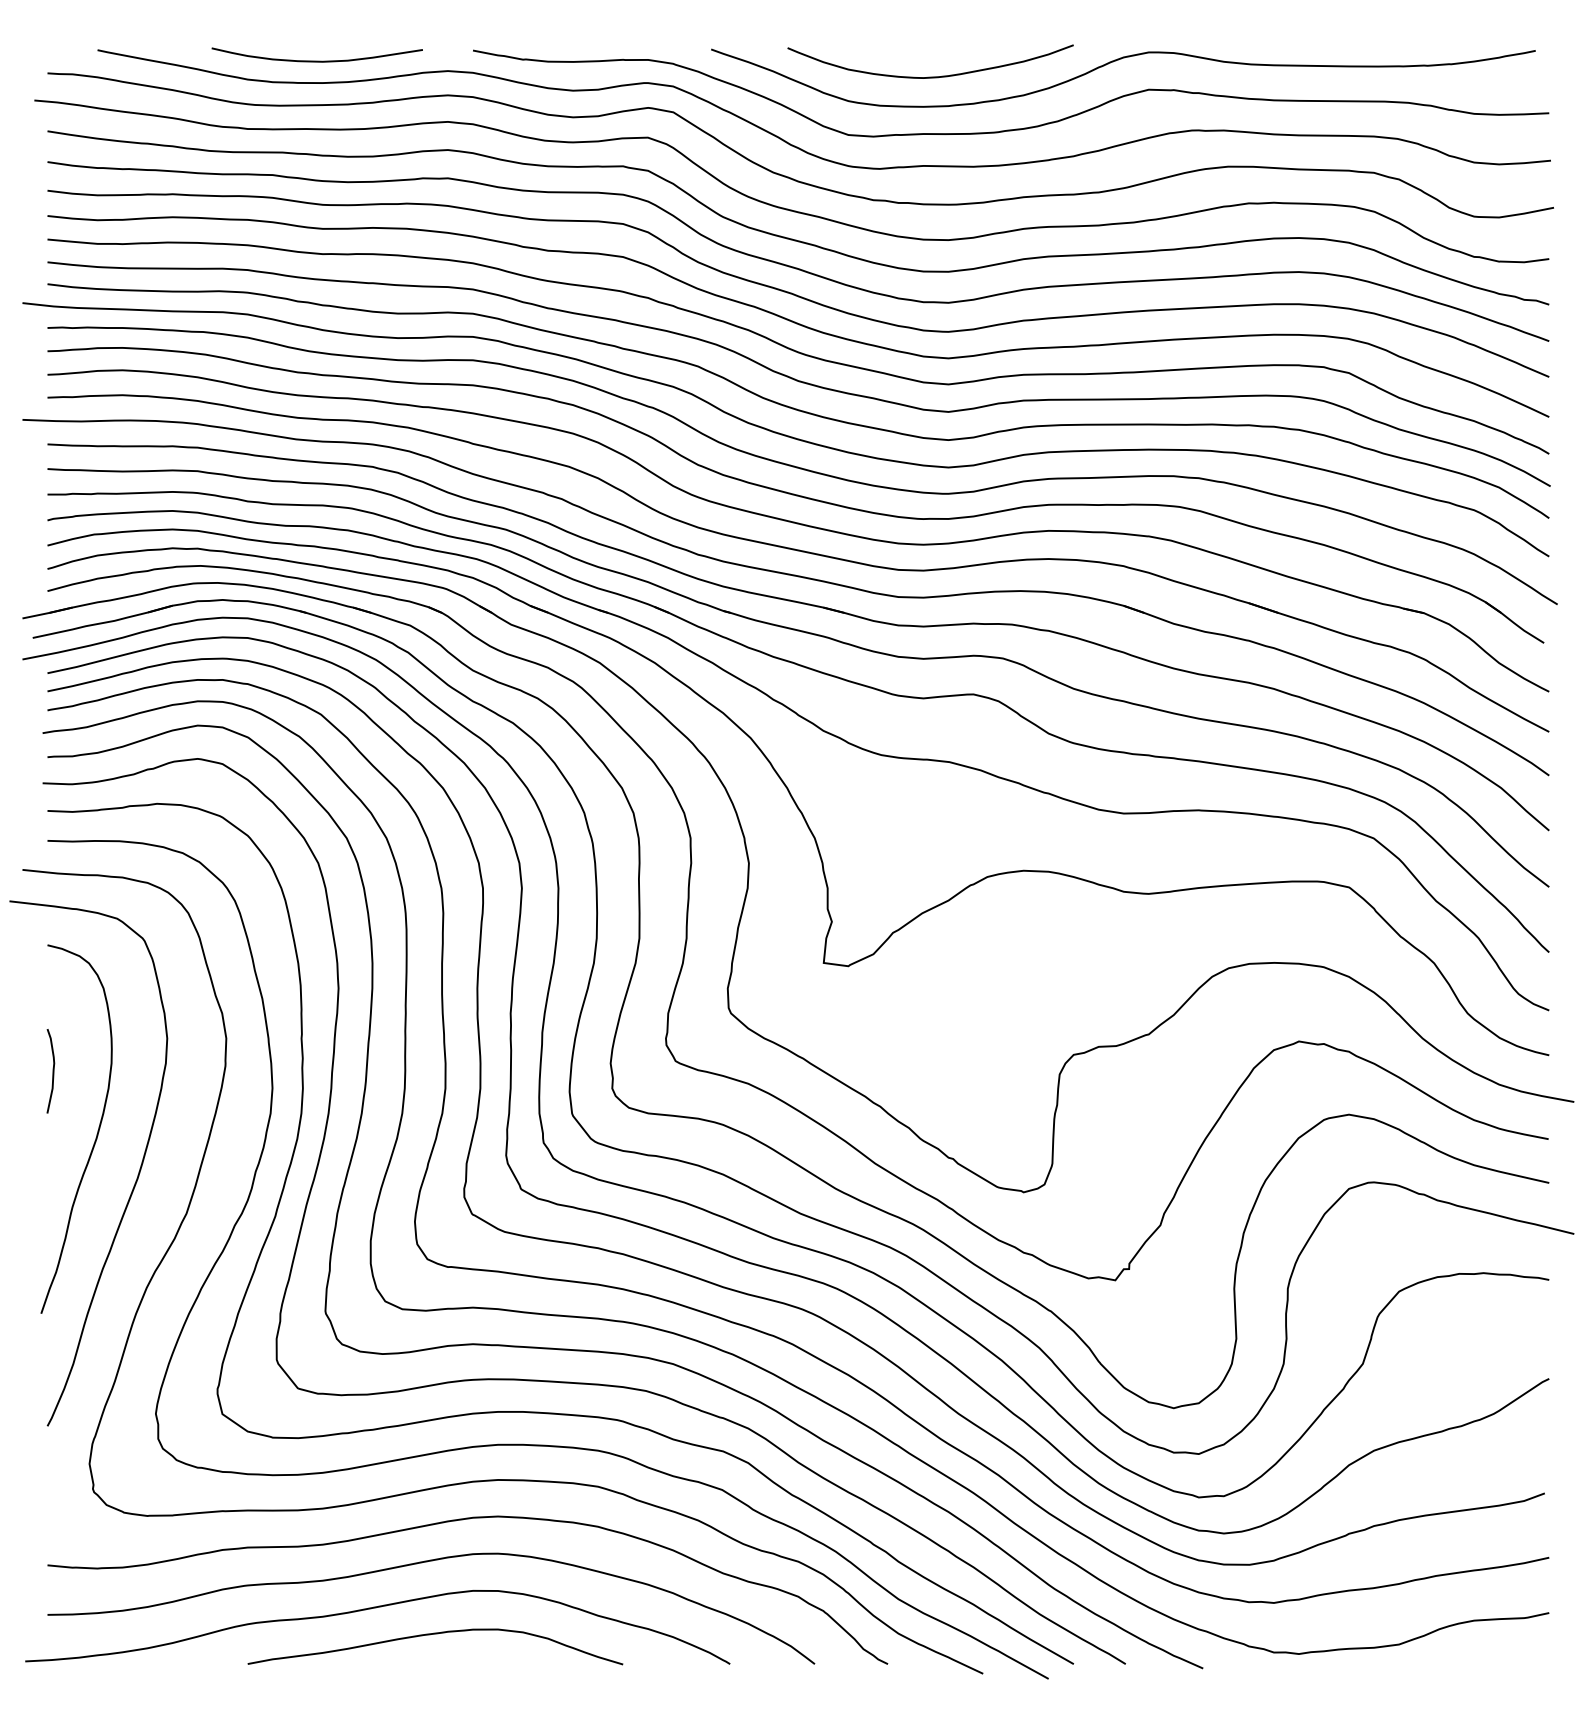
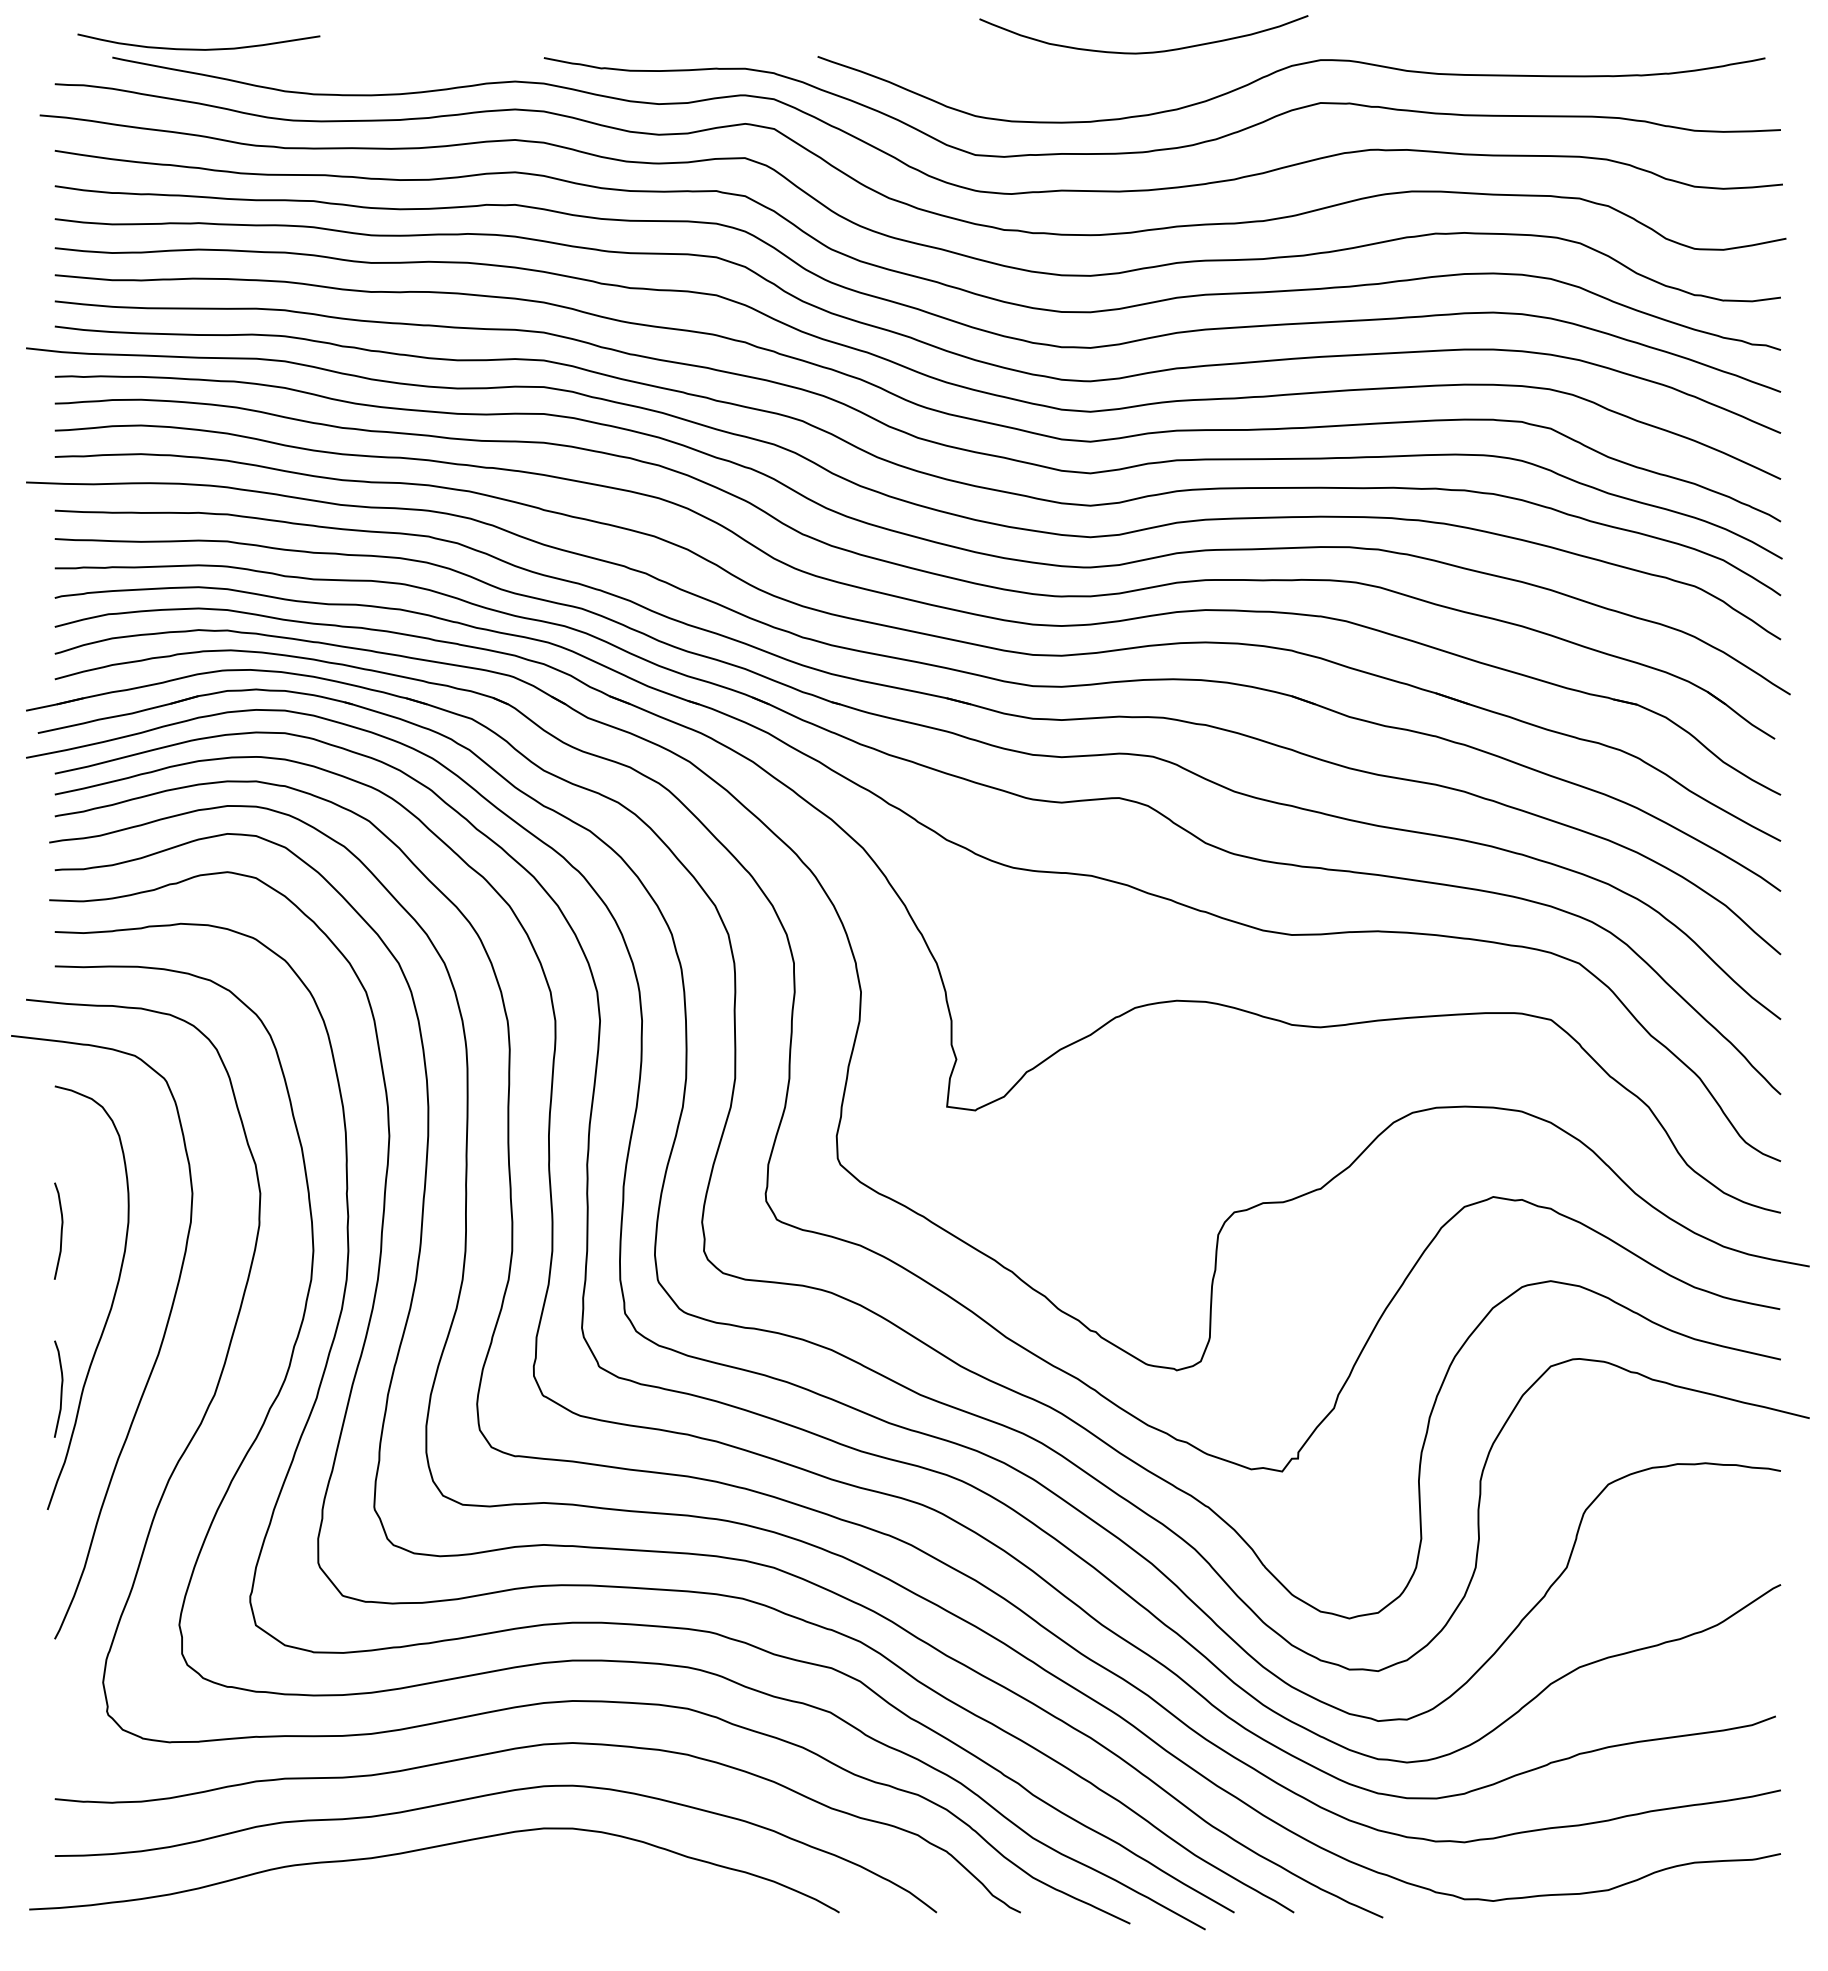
curve: (316, 60) -> (198, 48), moved
curve: (930, 77) -> (1143, 52), moved
curve: (52, 1208) -> (60, 1388), added
curve: (430, 1635) -> (495, 1879), removed

